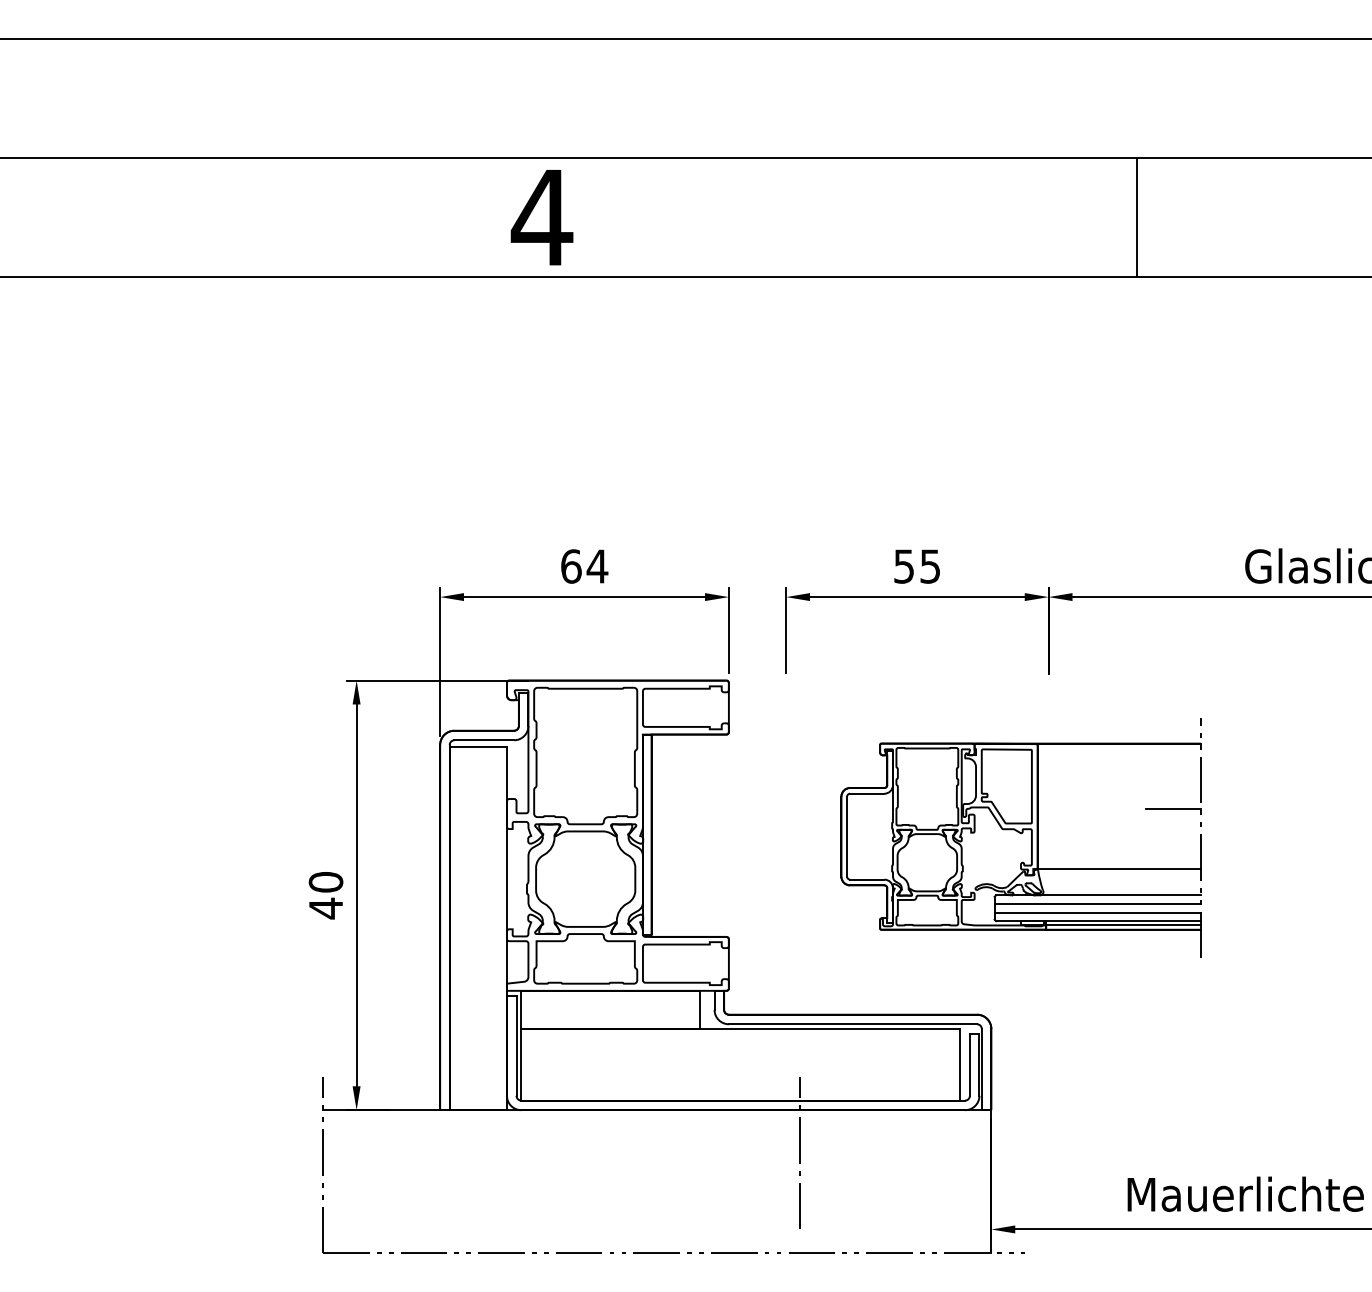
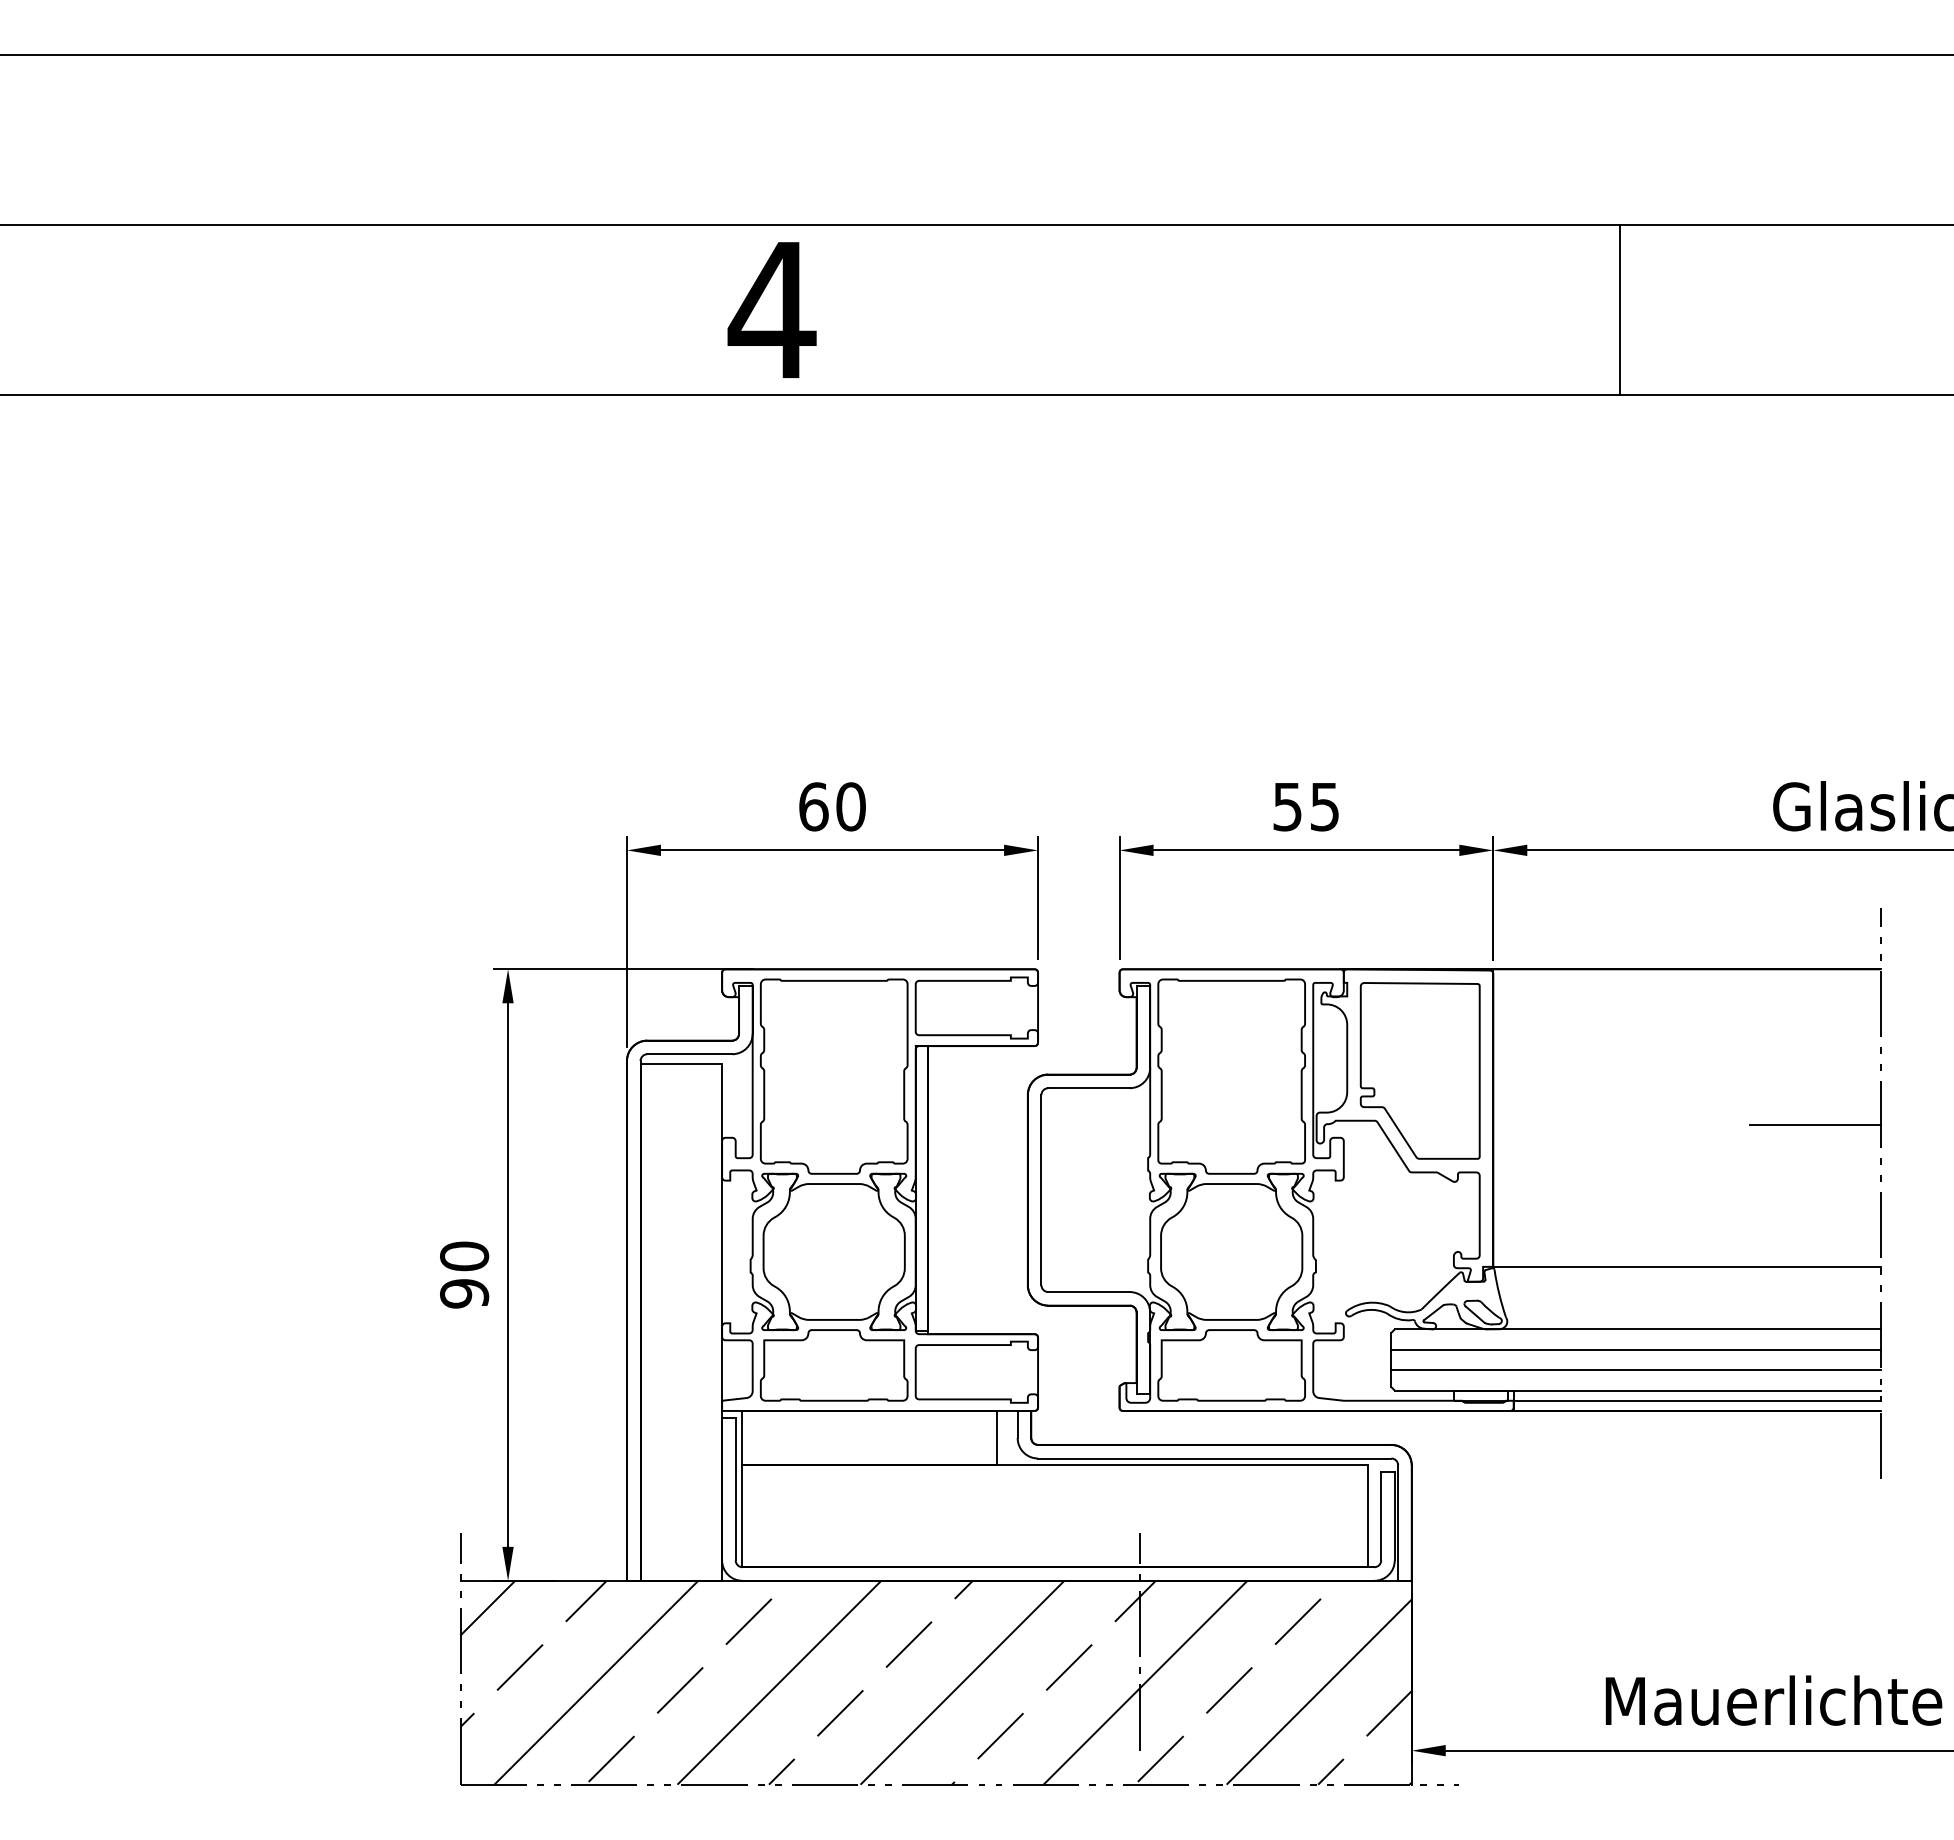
text: (597, 566) -> (850, 806), 64 -> 60
part: (1020, 838) -> (1453, 1193), size x1.67
text: (326, 908) -> (464, 1293), 40 -> 90
hatch: (656, 1181) -> (935, 1682), added

